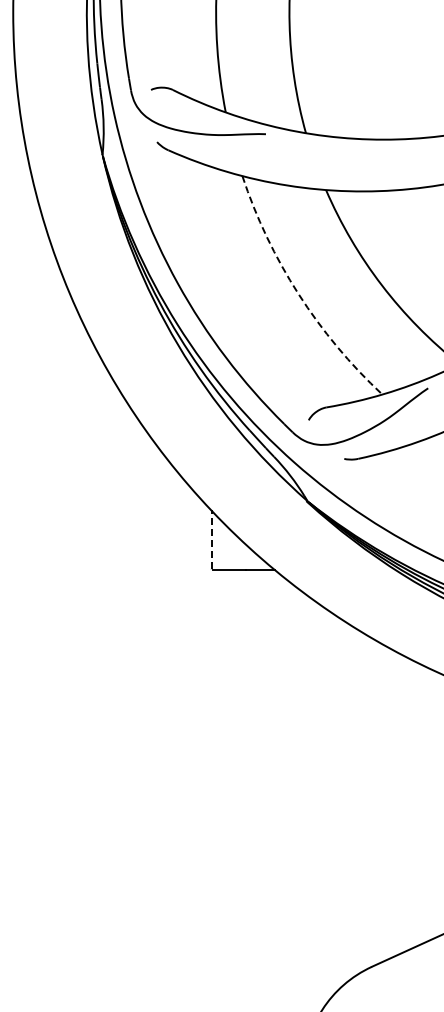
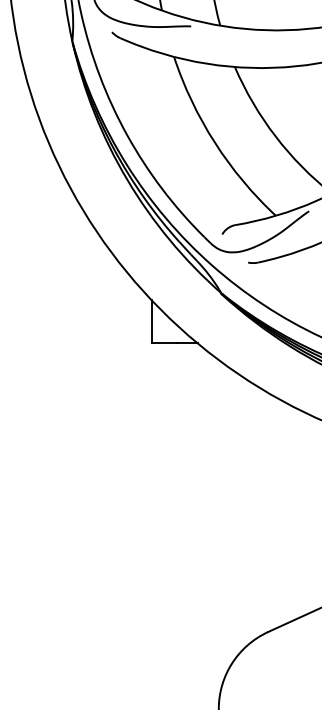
arc: (298, 294) -> (214, 143), dashed -> solid
line: (211, 539) -> (151, 321), dashed -> solid

